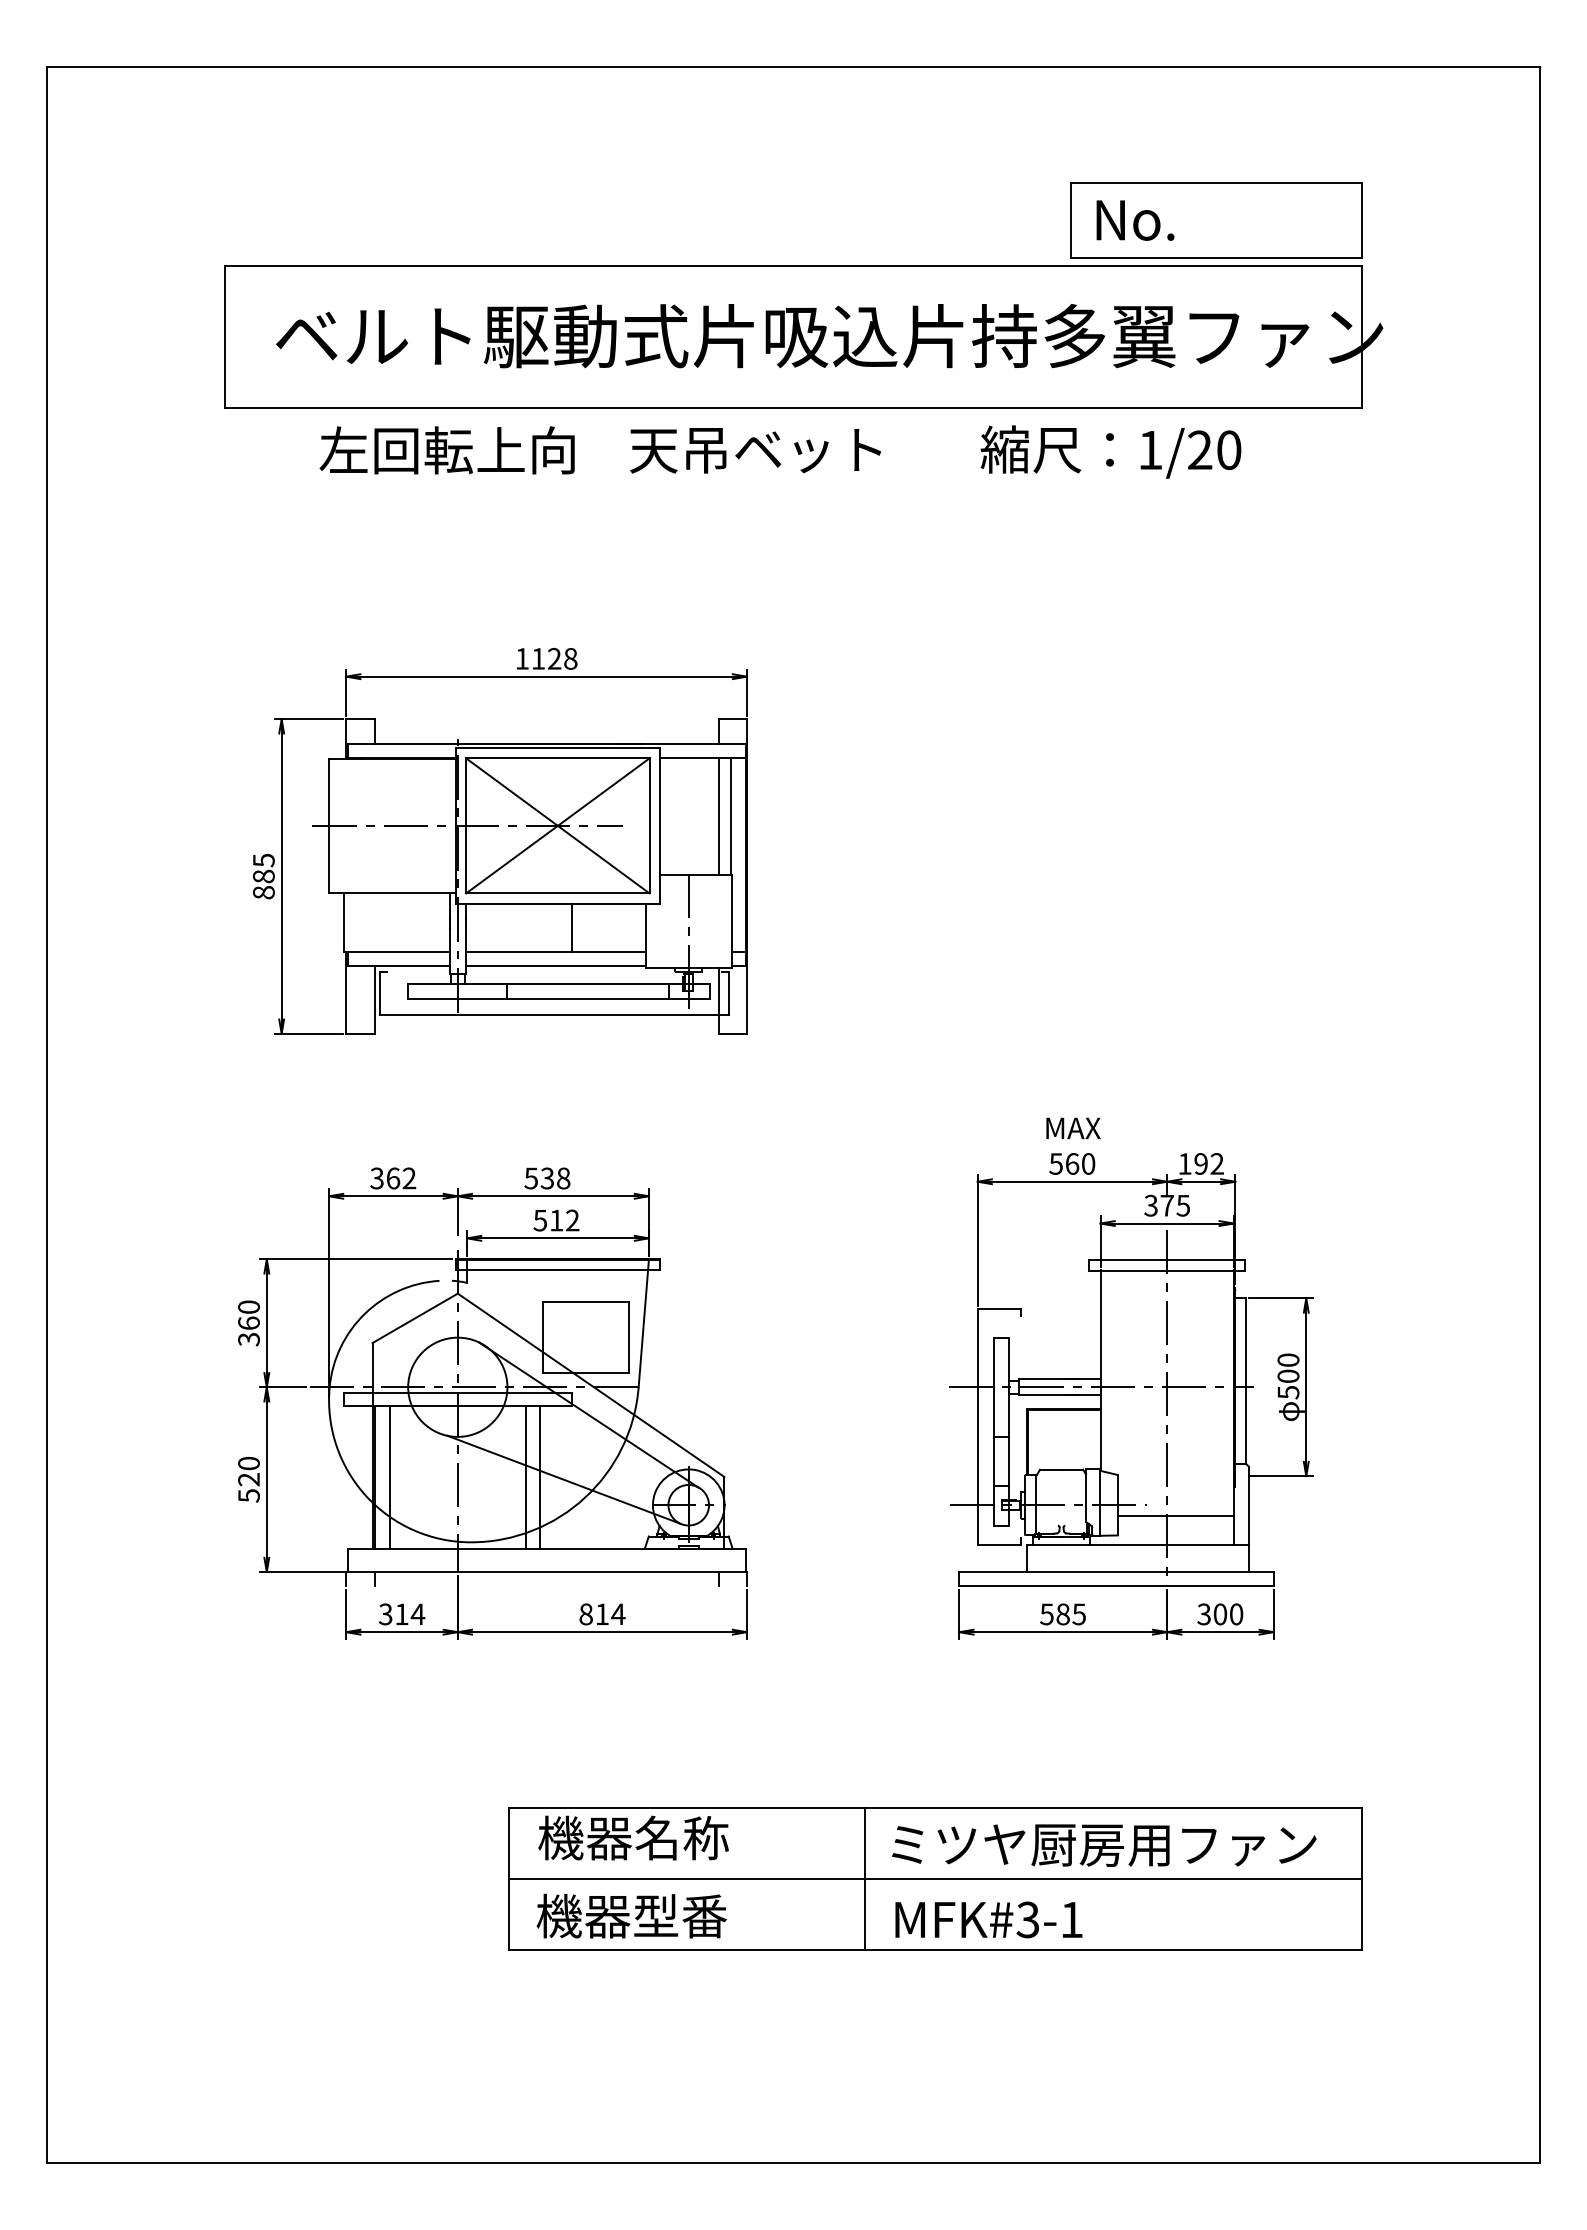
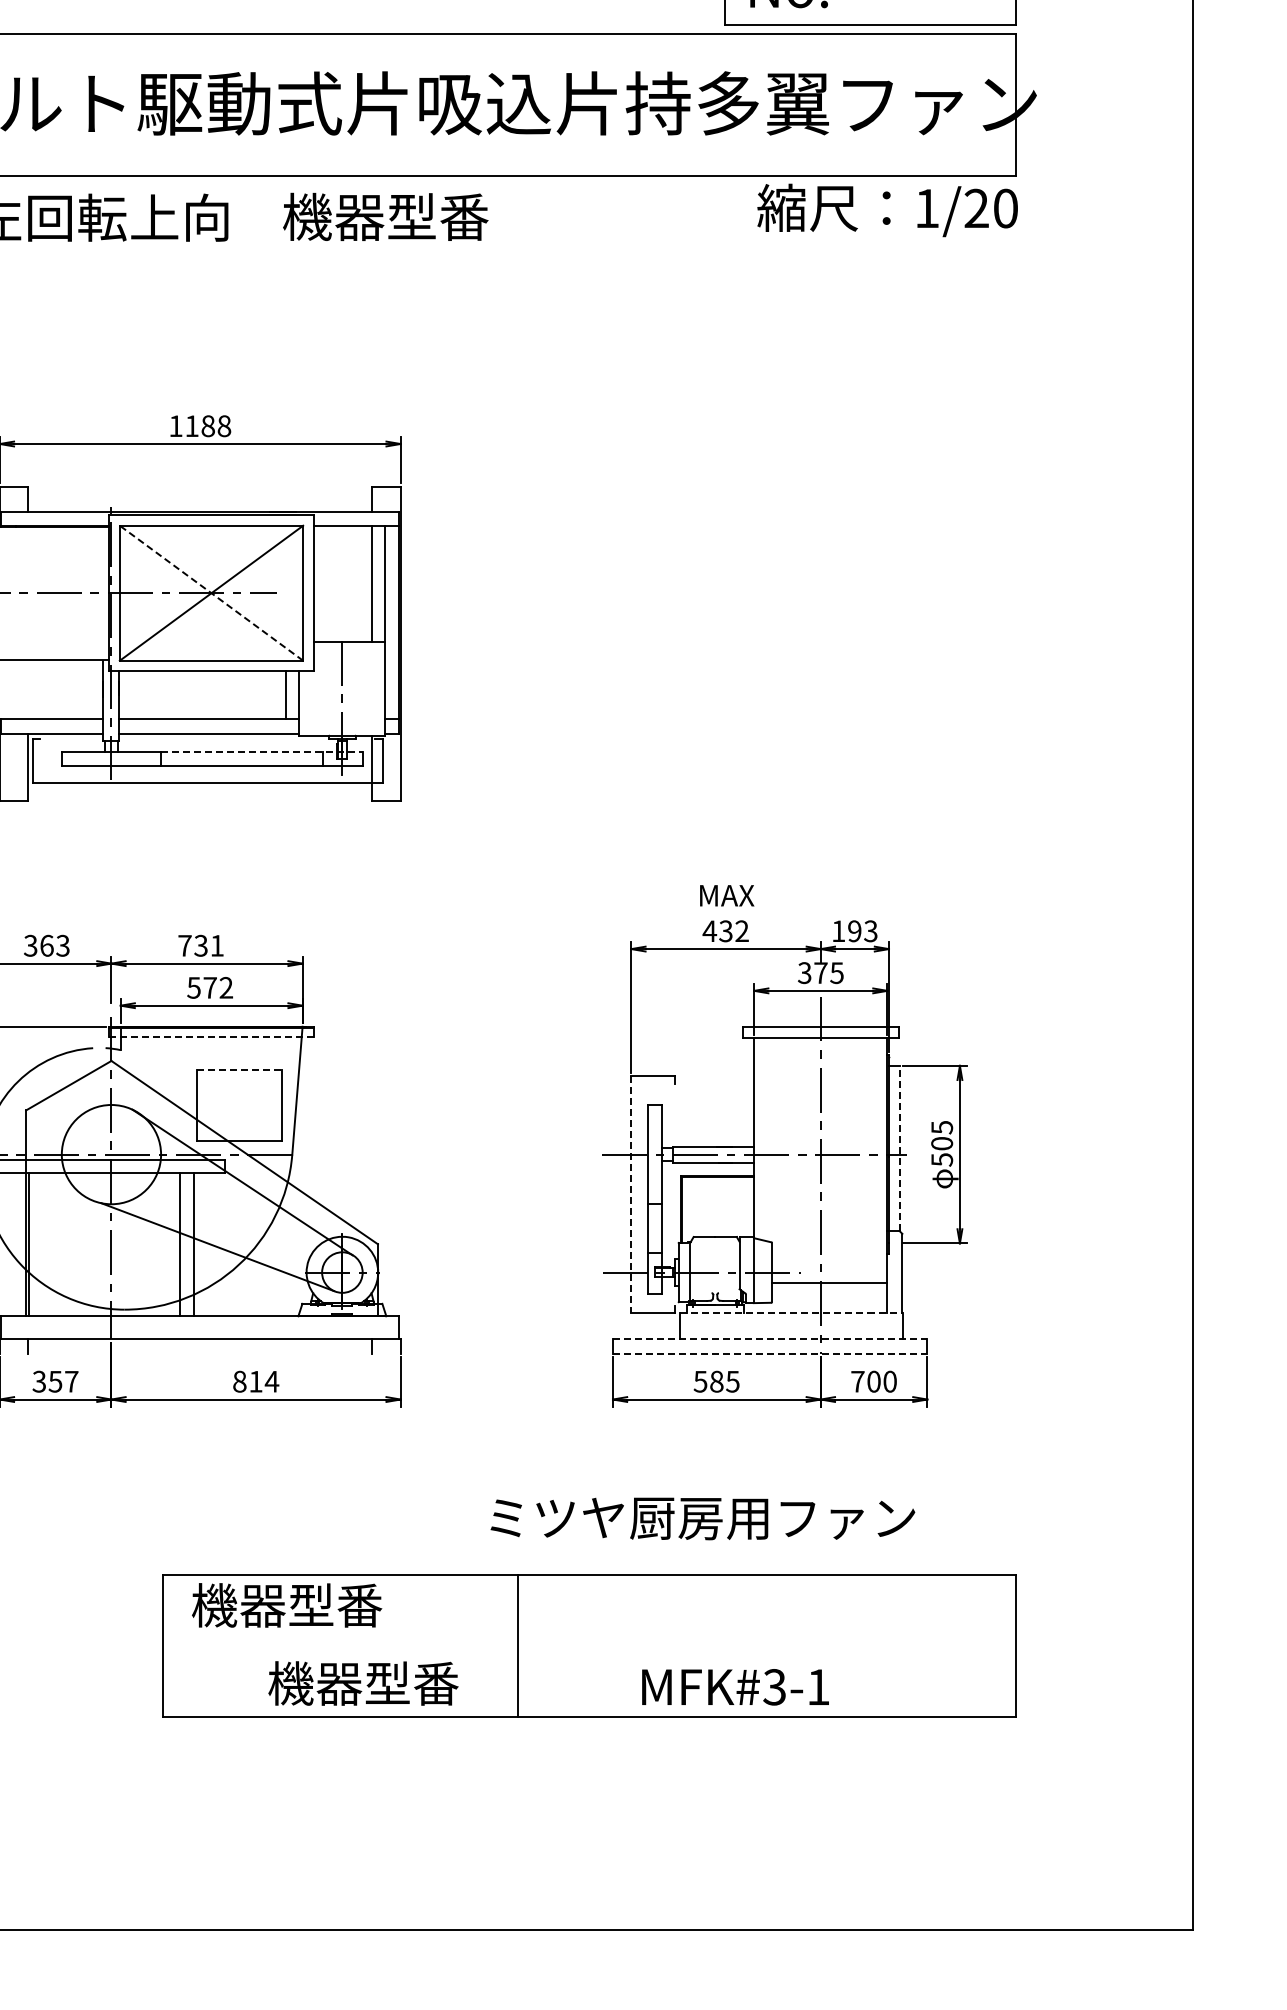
text: (755, 449) -> (409, 216), 天吊ベット -> 機器型番
text: (1110, 451) -> (887, 209), moved
text: (554, 658) -> (208, 425), 1128 -> 1188
line: (557, 825) -> (211, 592), solid -> dashed
line: (571, 928) -> (286, 695), moved
line: (609, 984) -> (263, 751), solid -> dashed
text: (1071, 1163) -> (725, 930), 560 -> 432
text: (1216, 1163) -> (870, 930), 192 -> 193
text: (409, 1178) -> (63, 945), 362 -> 363
text: (547, 1178) -> (201, 945), 538 -> 731
text: (556, 1220) -> (210, 987), 512 -> 572
line: (557, 1270) -> (211, 1037), solid -> dashed
line: (586, 1302) -> (240, 1069), solid -> dashed
text: (1288, 1360) -> (942, 1127), 500 -> 505
line: (1245, 1381) -> (899, 1148), solid -> dashed
line: (977, 1427) -> (631, 1194), solid -> dashed
line: (389, 1476) -> (43, 1243), removed
line: (1138, 1545) -> (792, 1312), solid -> dashed
line: (1117, 1572) -> (771, 1339), solid -> dashed
line: (1117, 1586) -> (771, 1353), solid -> dashed
text: (410, 1614) -> (64, 1381), 314 -> 357
text: (1203, 1614) -> (857, 1381), 300 -> 700
text: (681, 1837) -> (335, 1604), 機器名称 -> 機器型番
text: (1104, 1845) -> (703, 1518), moved
line: (935, 1878) -> (589, 1645), removed
text: (631, 1915) -> (363, 1682), moved
text: (988, 1919) -> (735, 1686), moved

